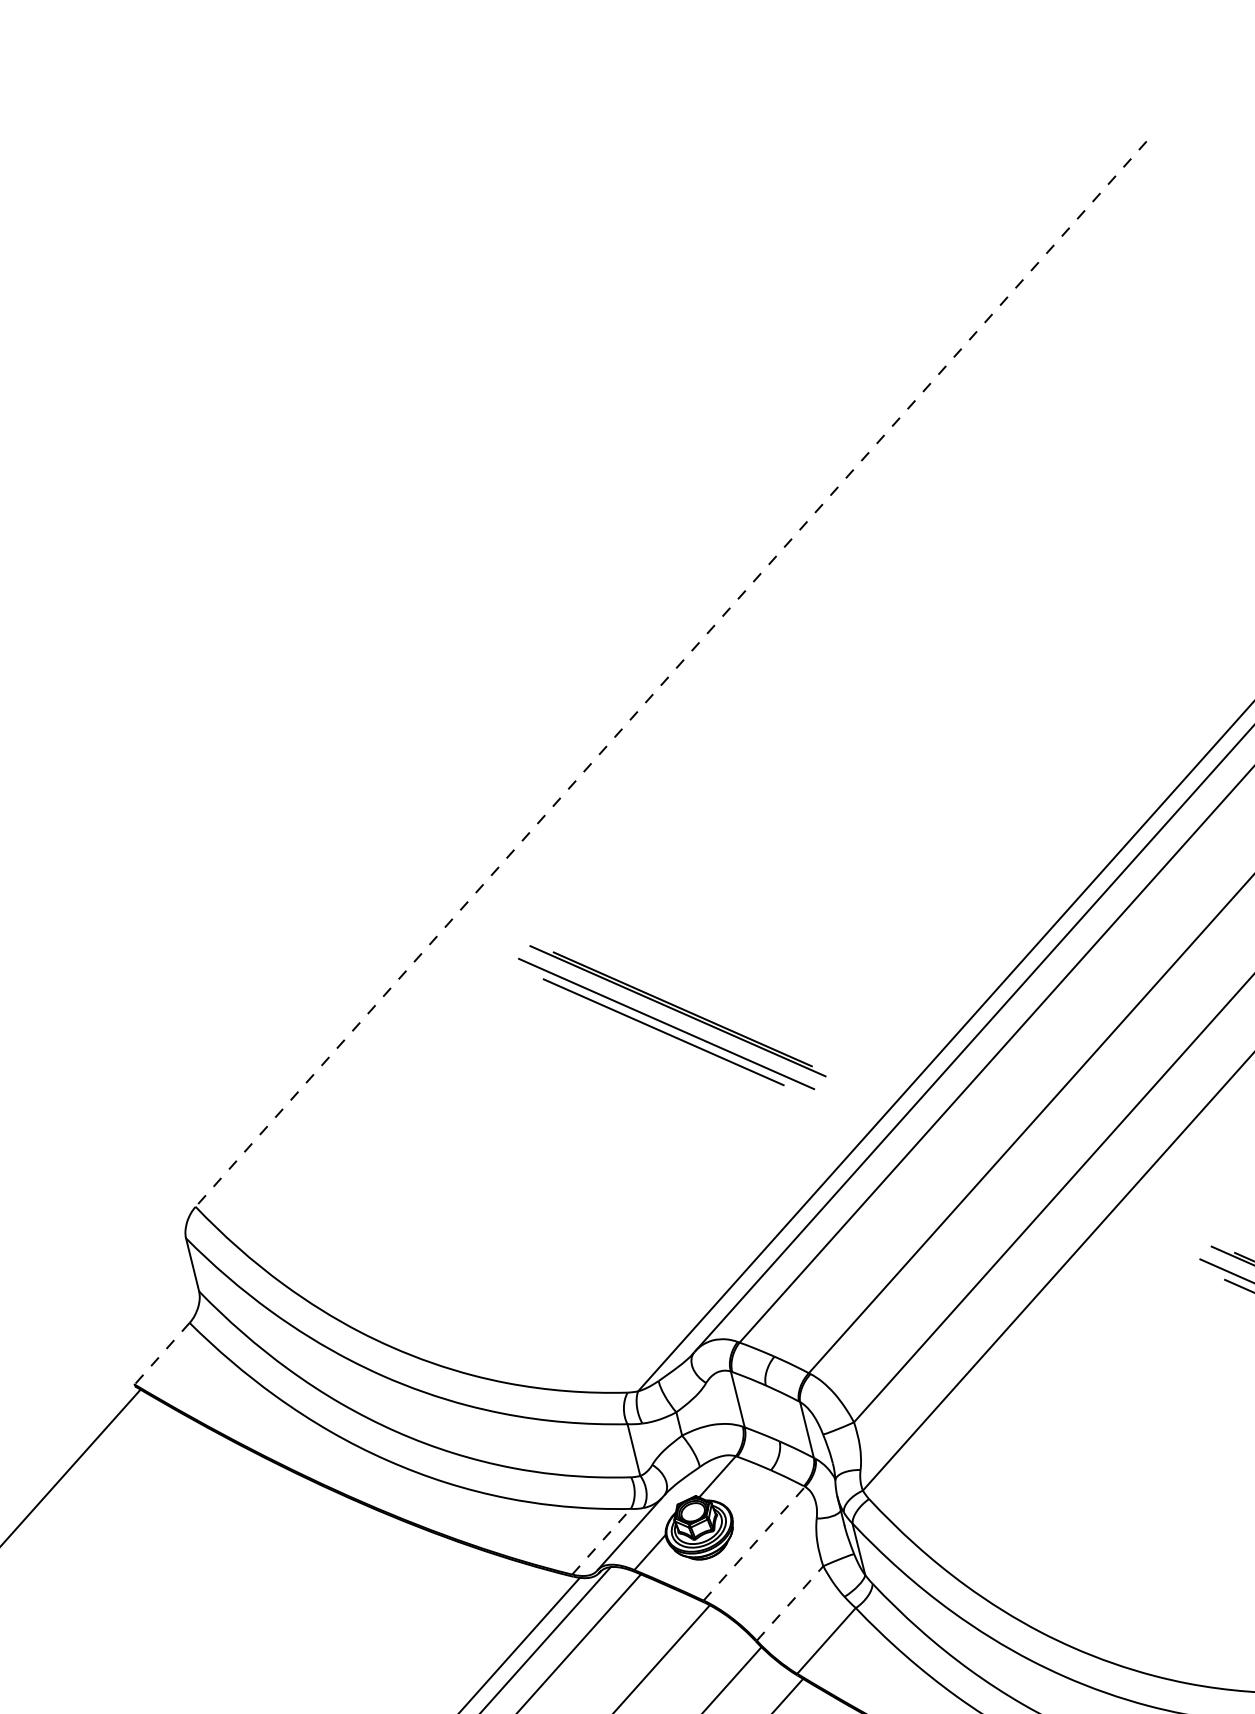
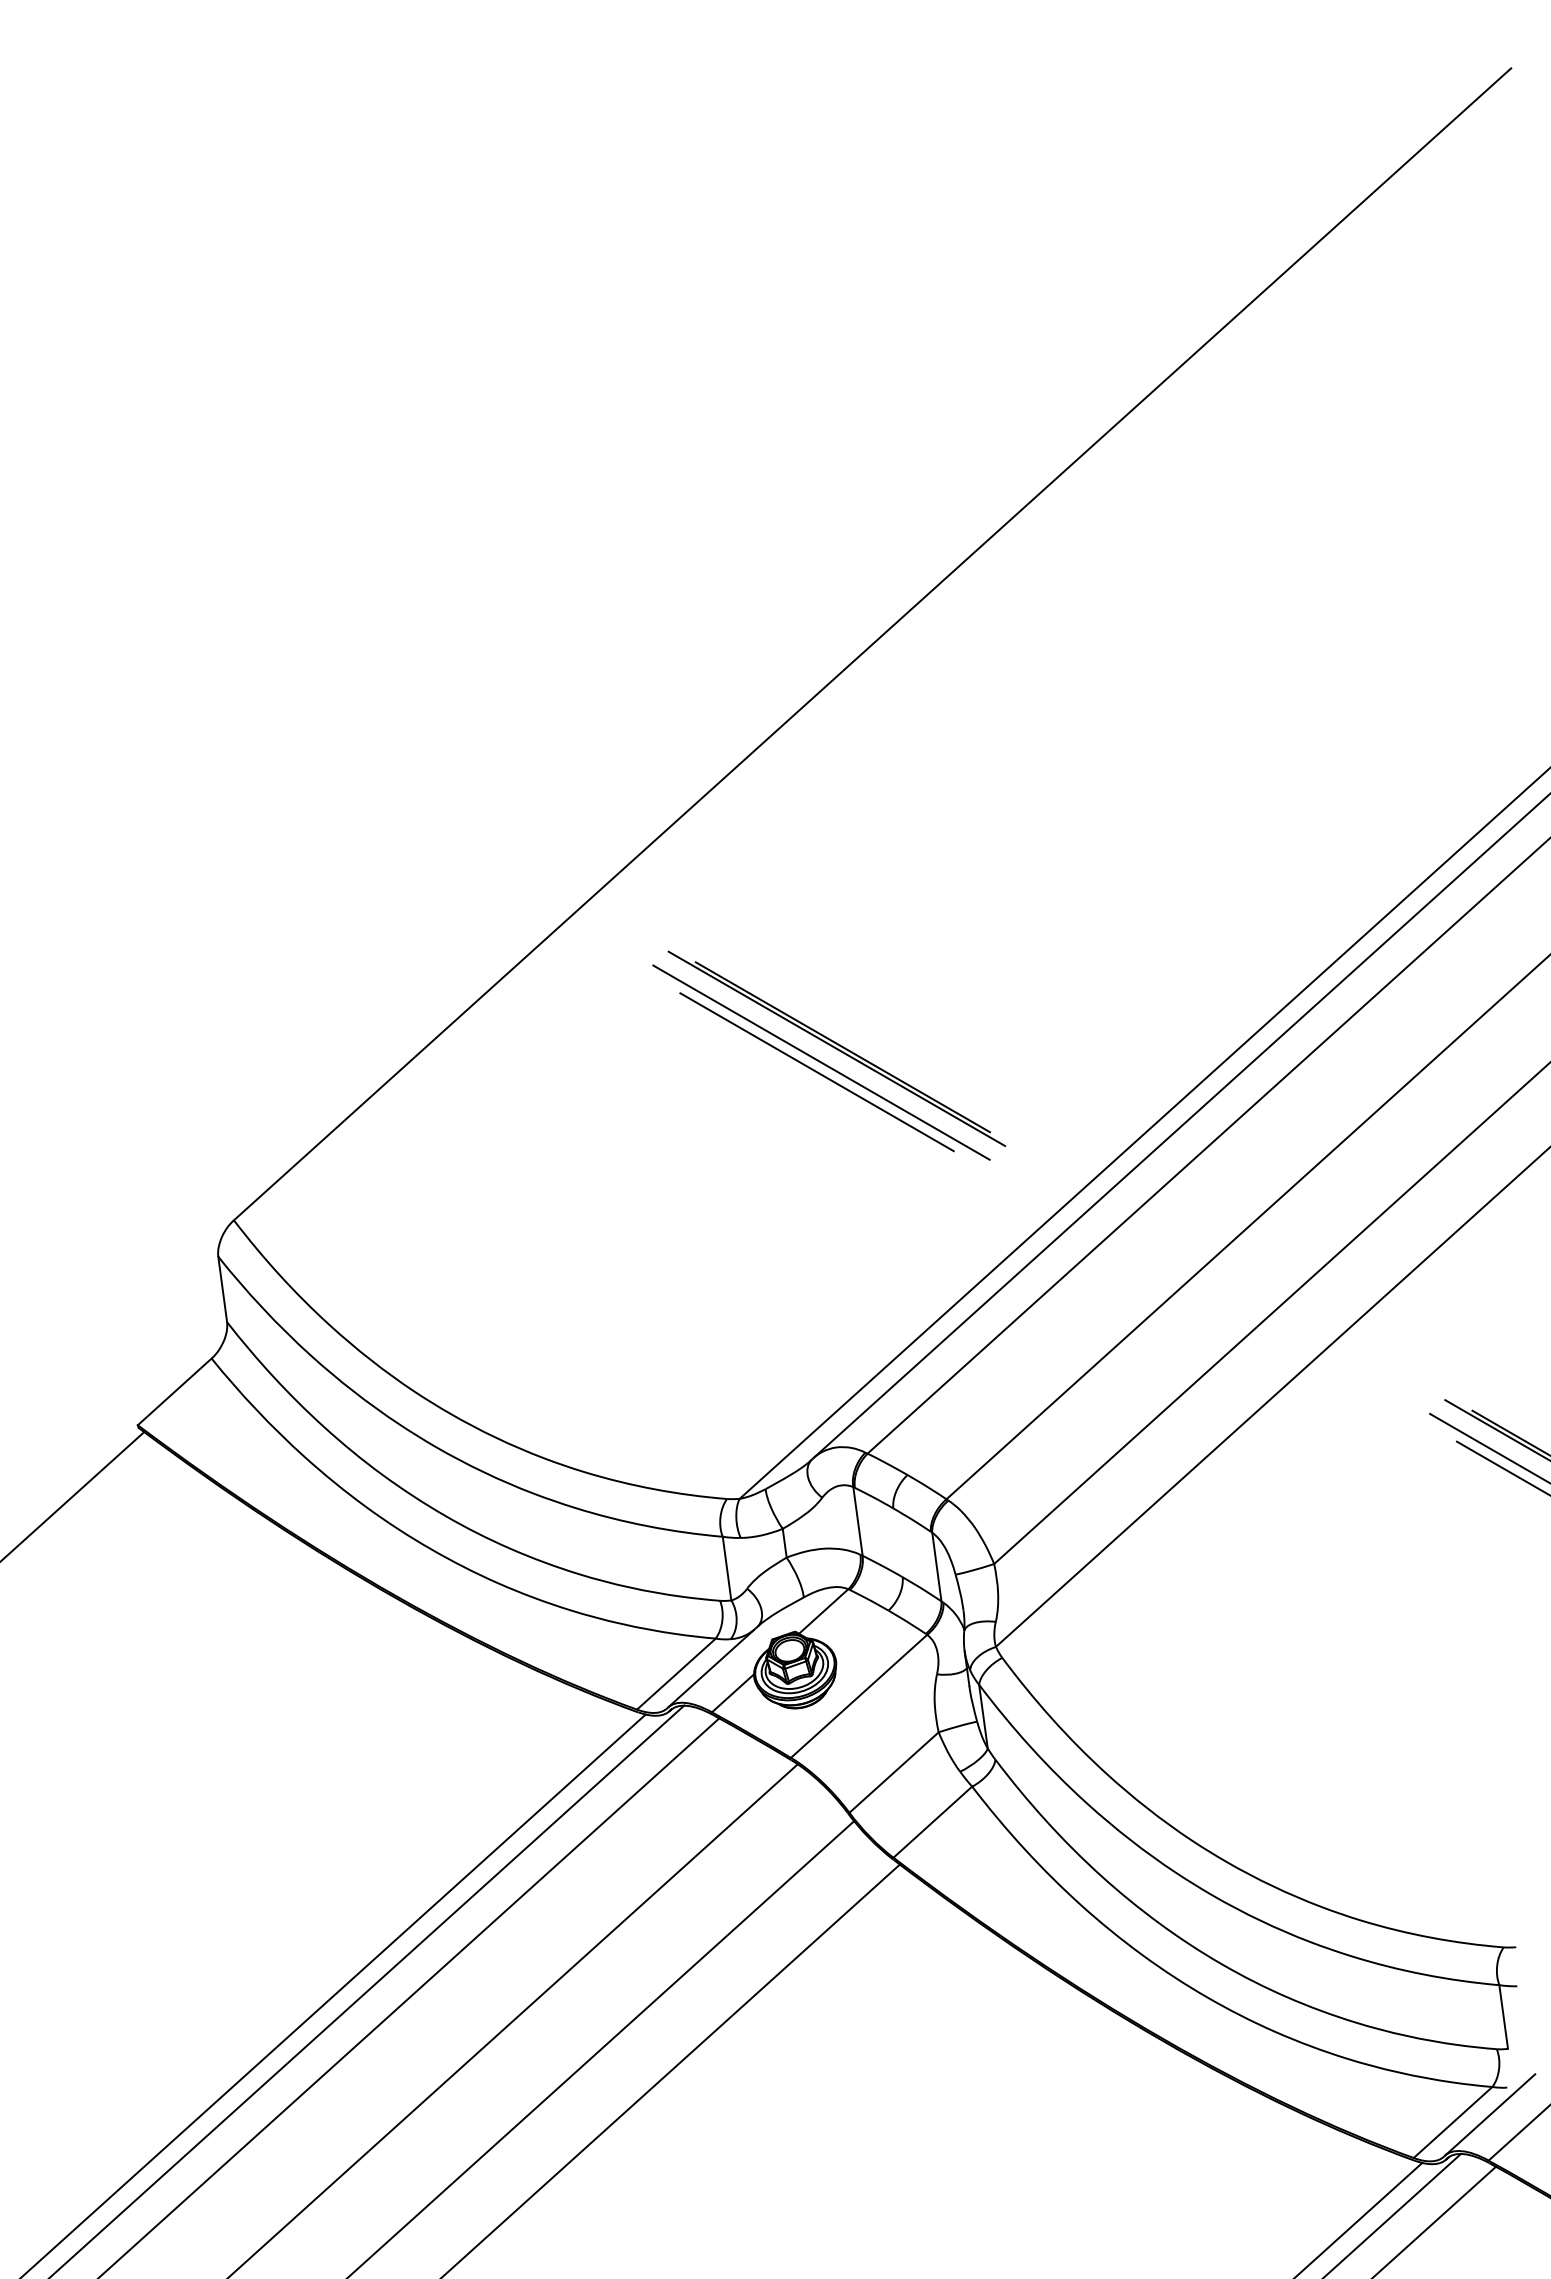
line: (671, 674) -> (872, 644), dashed -> solid
line: (161, 1353) -> (174, 1391), dashed -> solid
line: (601, 1541) -> (676, 1673), dashed -> solid
line: (754, 1543) -> (859, 1696), dashed -> solid
line: (790, 1603) -> (894, 1772), dashed -> solid

